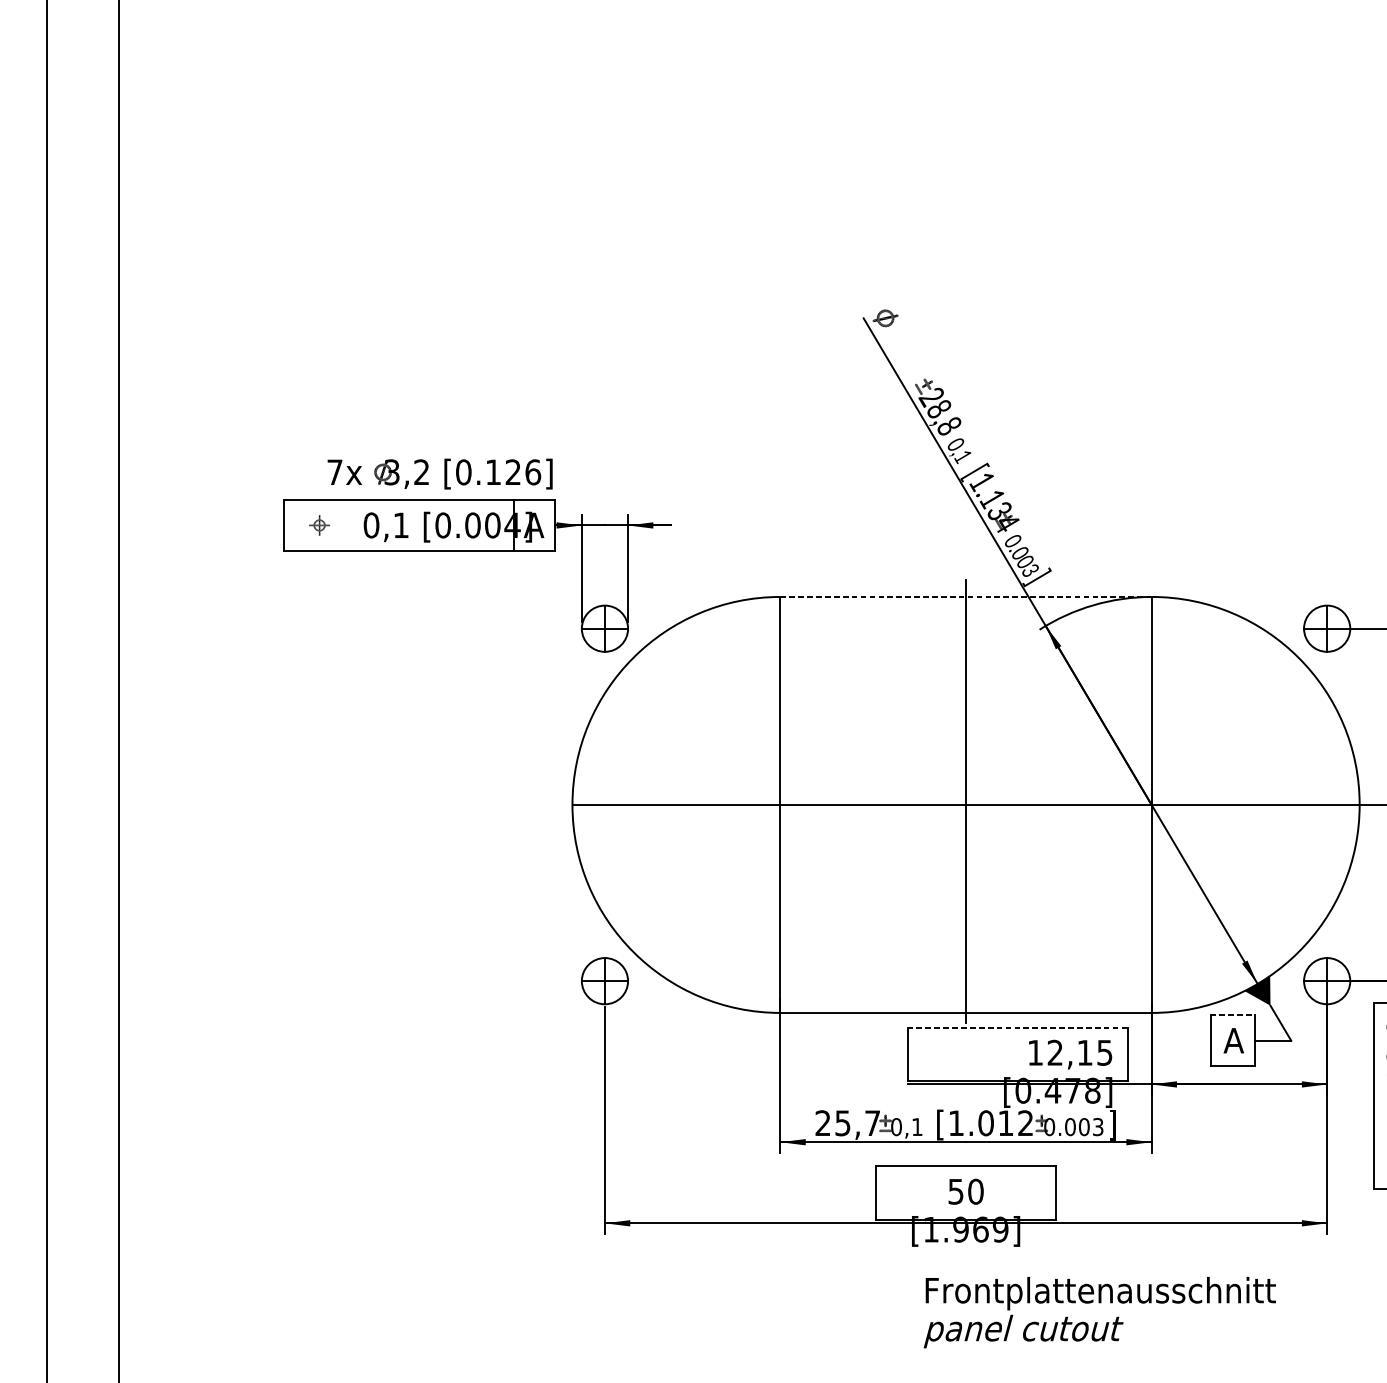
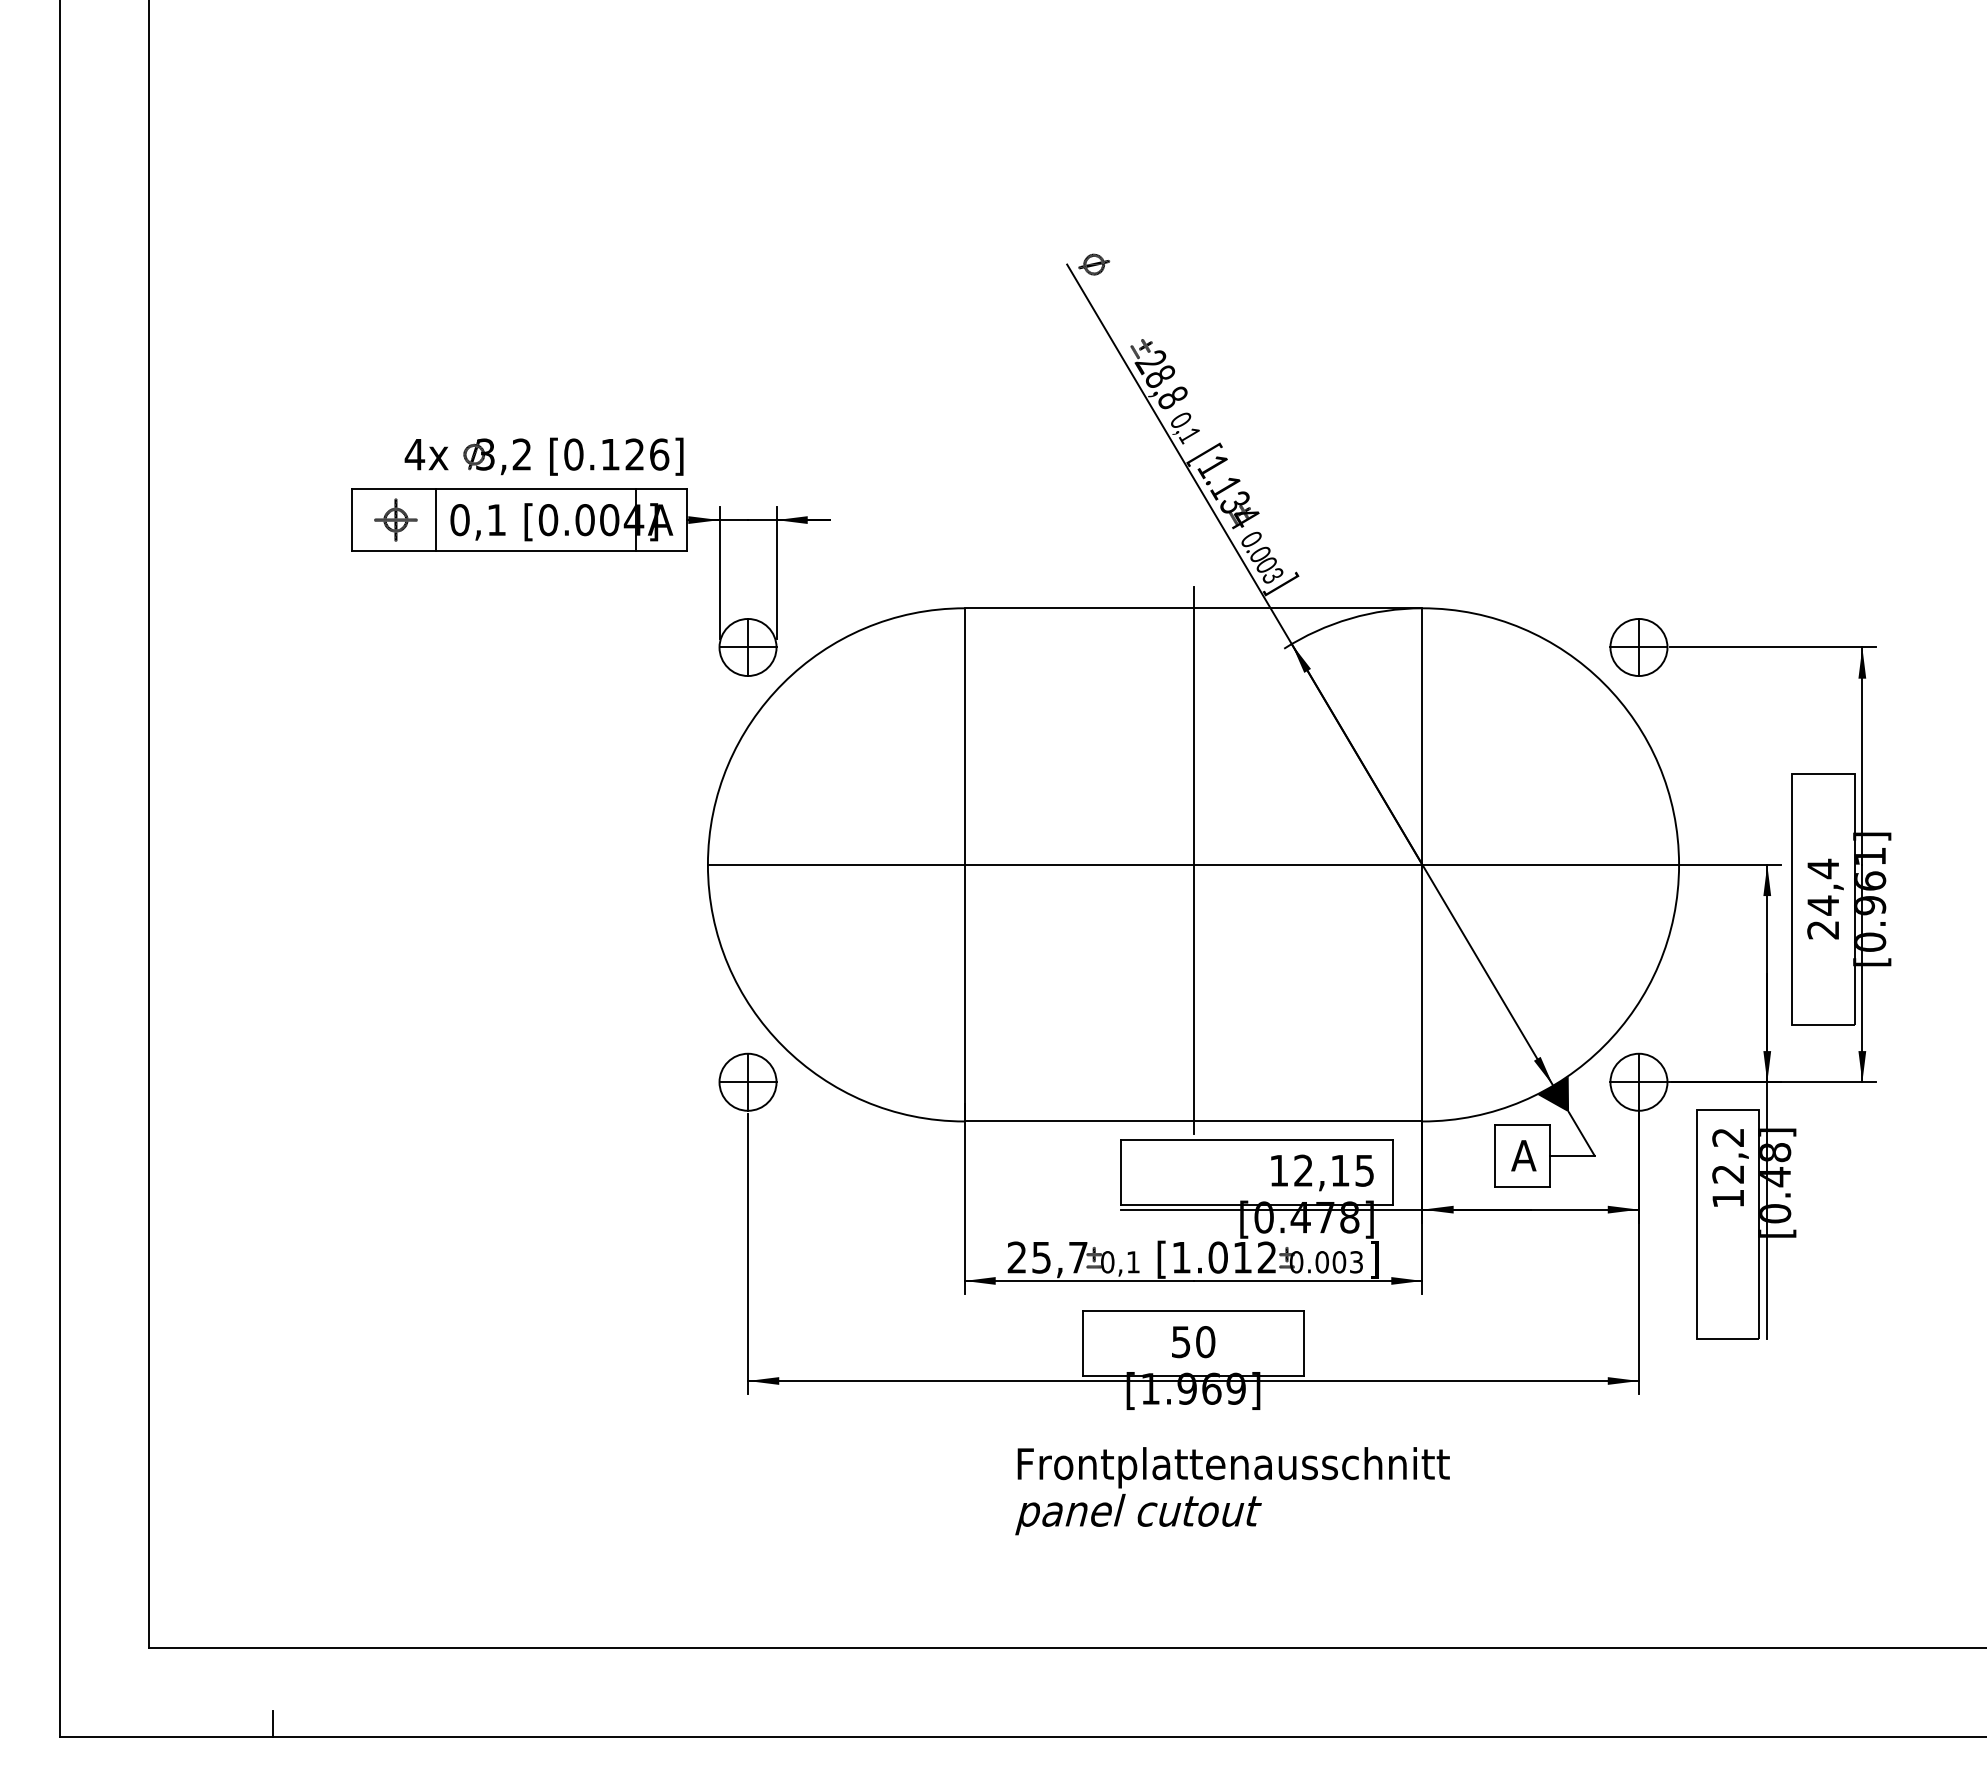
text: (334, 472) -> (414, 454), 7x -> 4x
part: (319, 524) -> (395, 519), size x1.67
line: (352, 524) -> (436, 519), added
line: (966, 597) -> (1193, 608), dashed -> solid
line: (1232, 1015) -> (1522, 1124), dashed -> solid
line: (1017, 1027) -> (1257, 1139), dashed -> solid
text: (1099, 1312) -> (1232, 1491), moved

